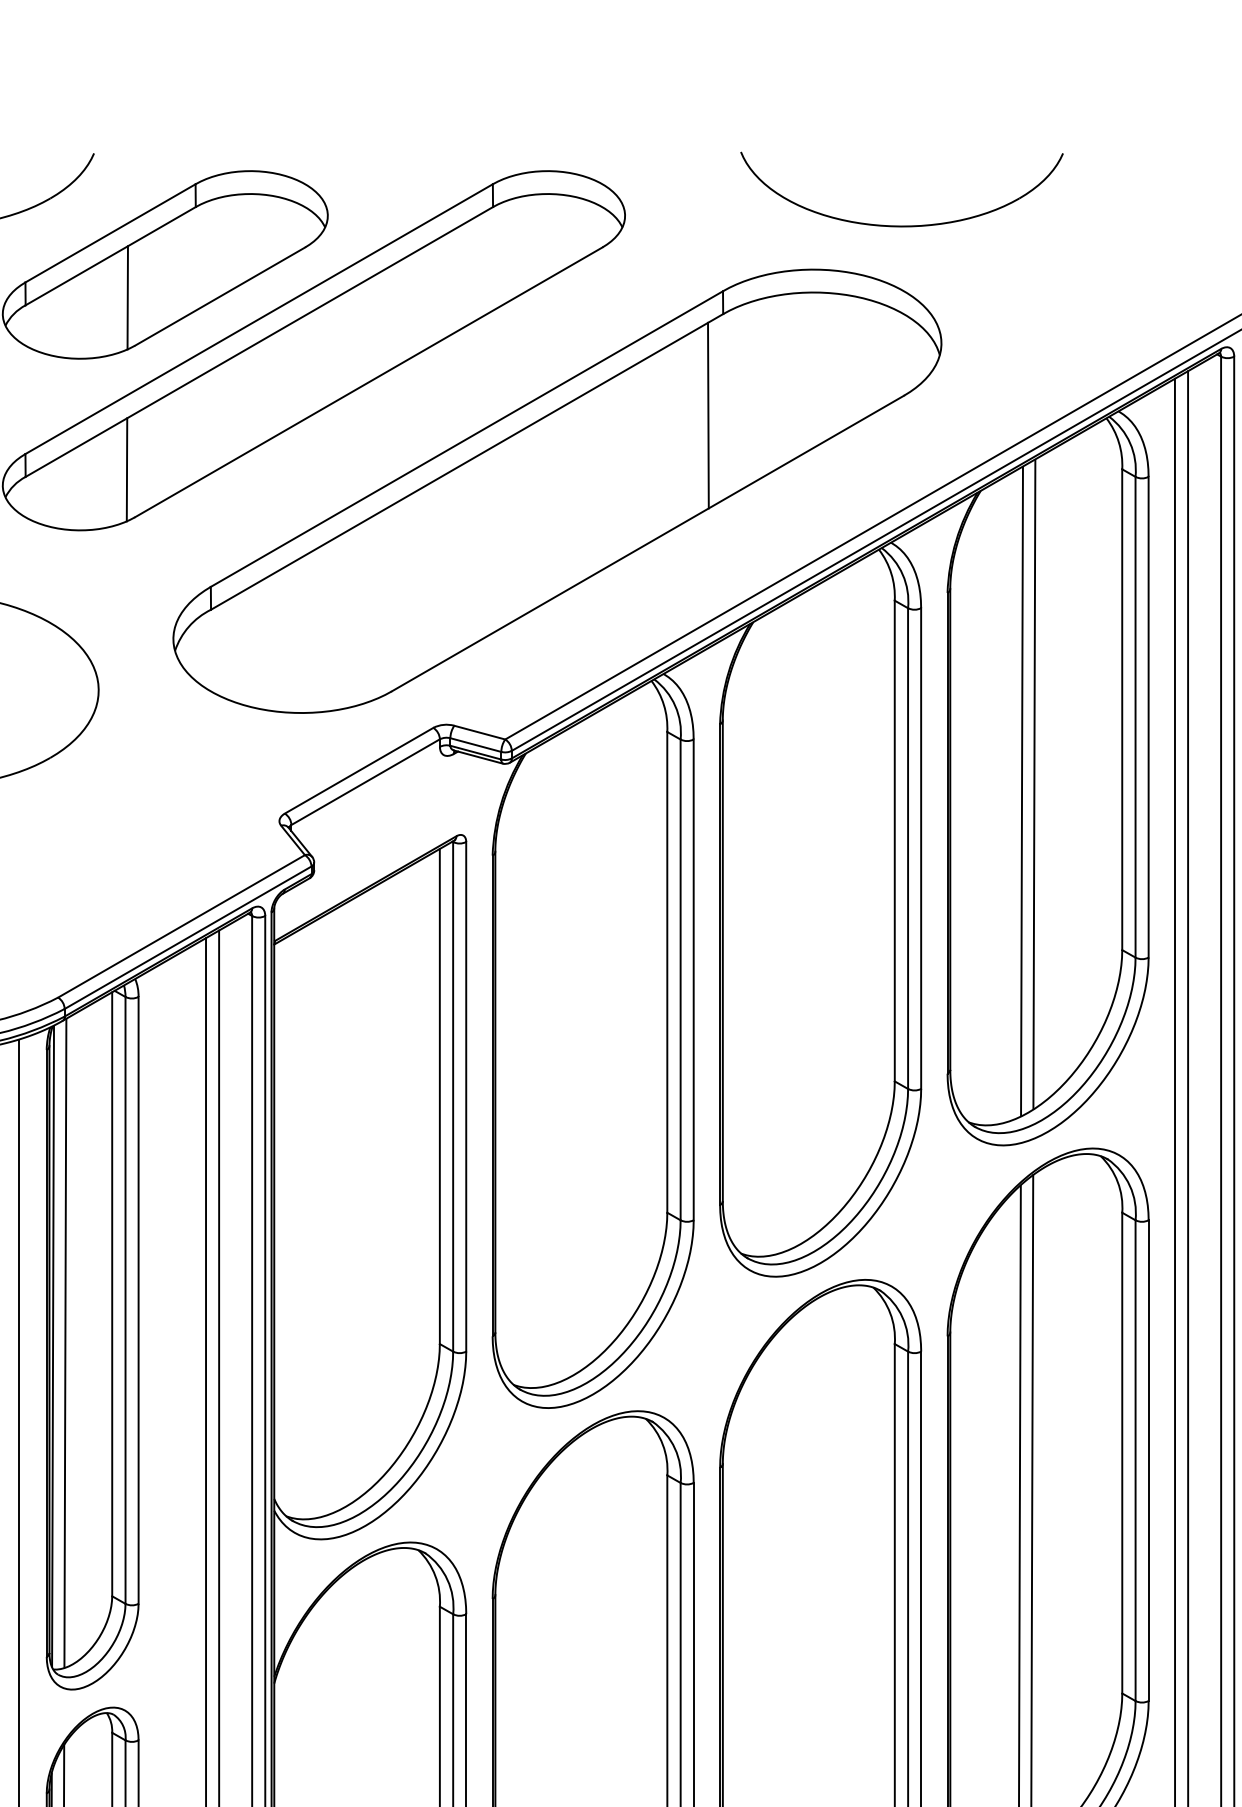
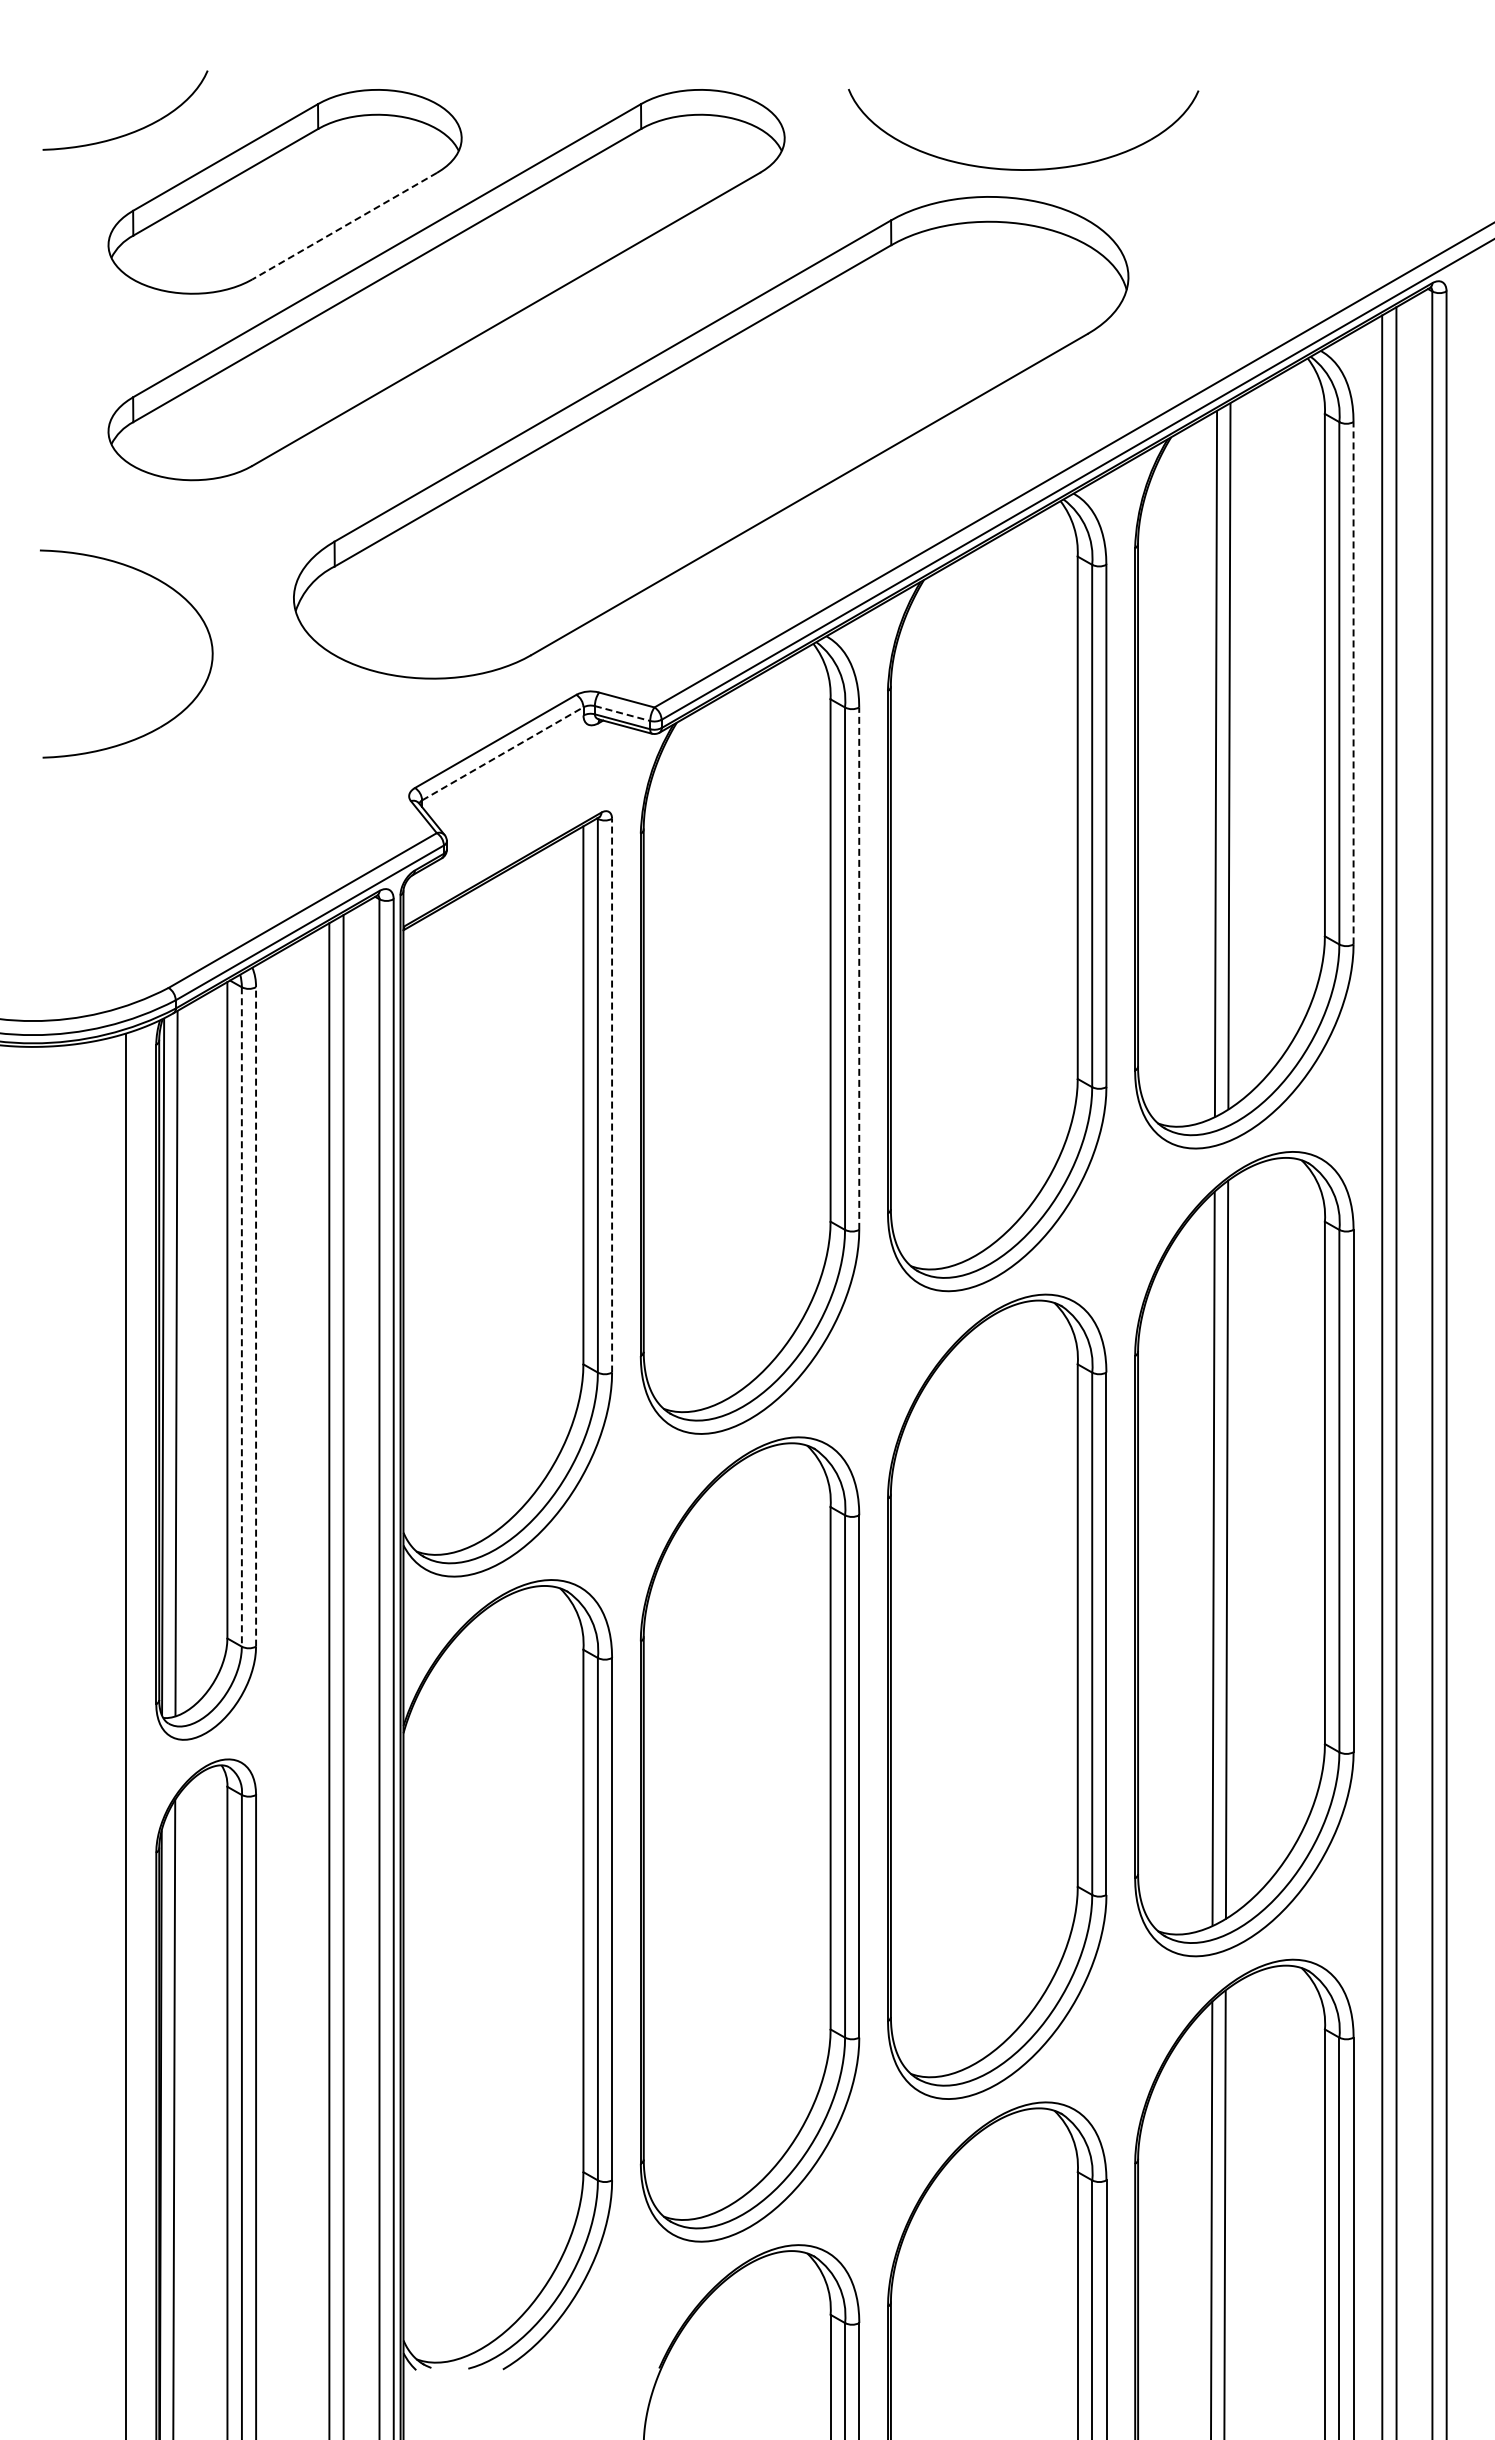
part: (901, 226) -> (1023, 169), moved
line: (219, 296) -> (344, 226), solid -> dashed
line: (127, 297) -> (244, 227), removed
line: (707, 415) -> (874, 355), removed
line: (127, 469) -> (243, 414), removed
line: (1148, 716) -> (1353, 682), solid -> dashed
line: (475, 745) -> (622, 713), solid -> dashed
line: (366, 781) -> (503, 753), solid -> dashed
line: (693, 979) -> (859, 968), solid -> dashed
line: (466, 1096) -> (612, 1095), solid -> dashed
line: (125, 1299) -> (241, 1316), solid -> dashed
line: (138, 1299) -> (256, 1316), solid -> dashed

